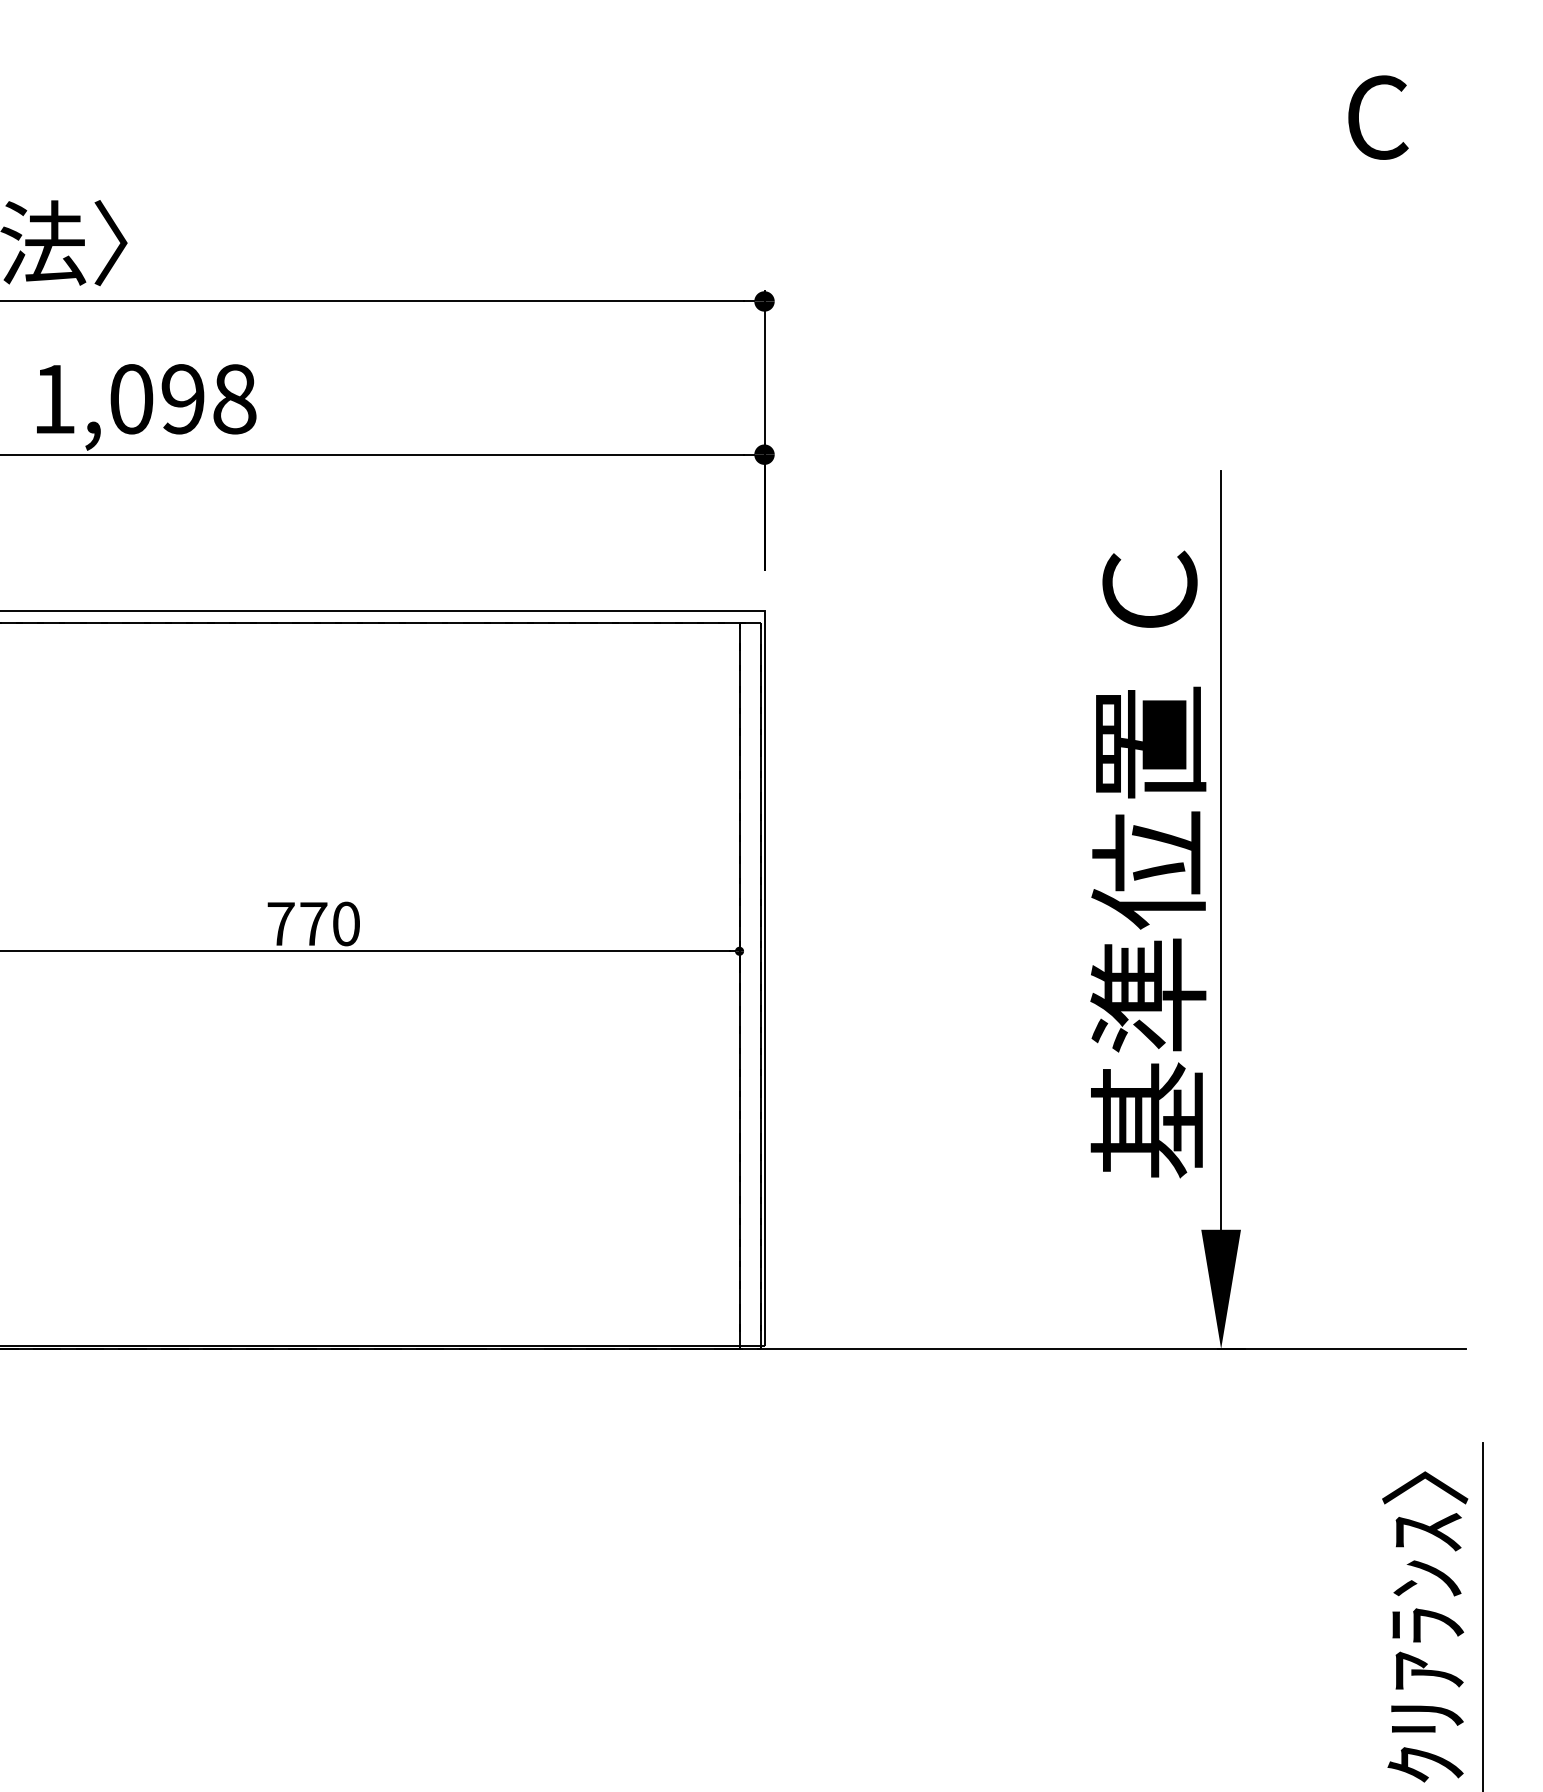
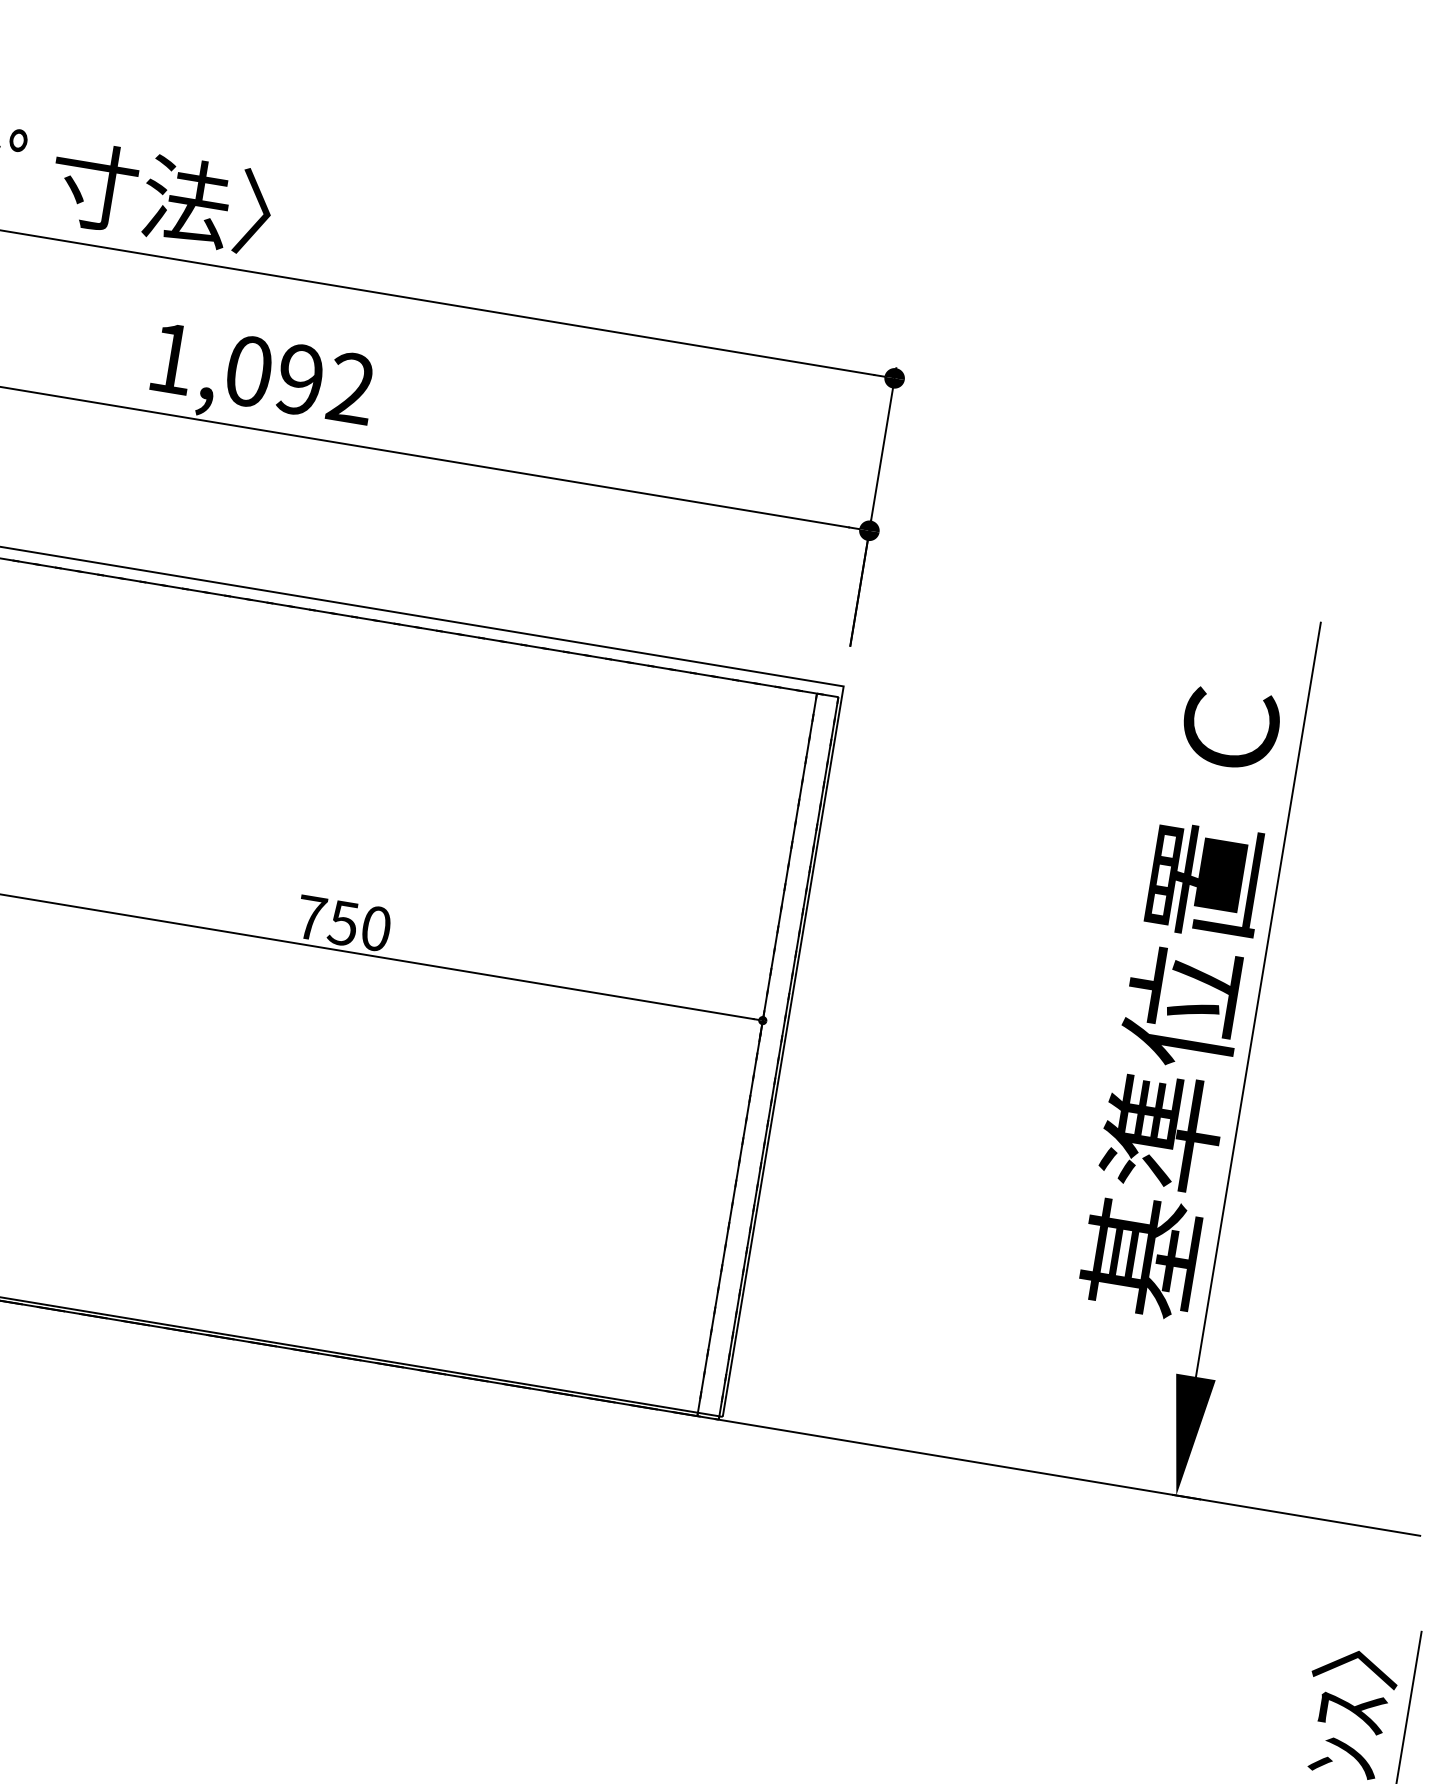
text: (234, 399) -> (351, 388), 1,098 -> 1,092
text: (313, 924) -> (343, 923), 770 -> 750

